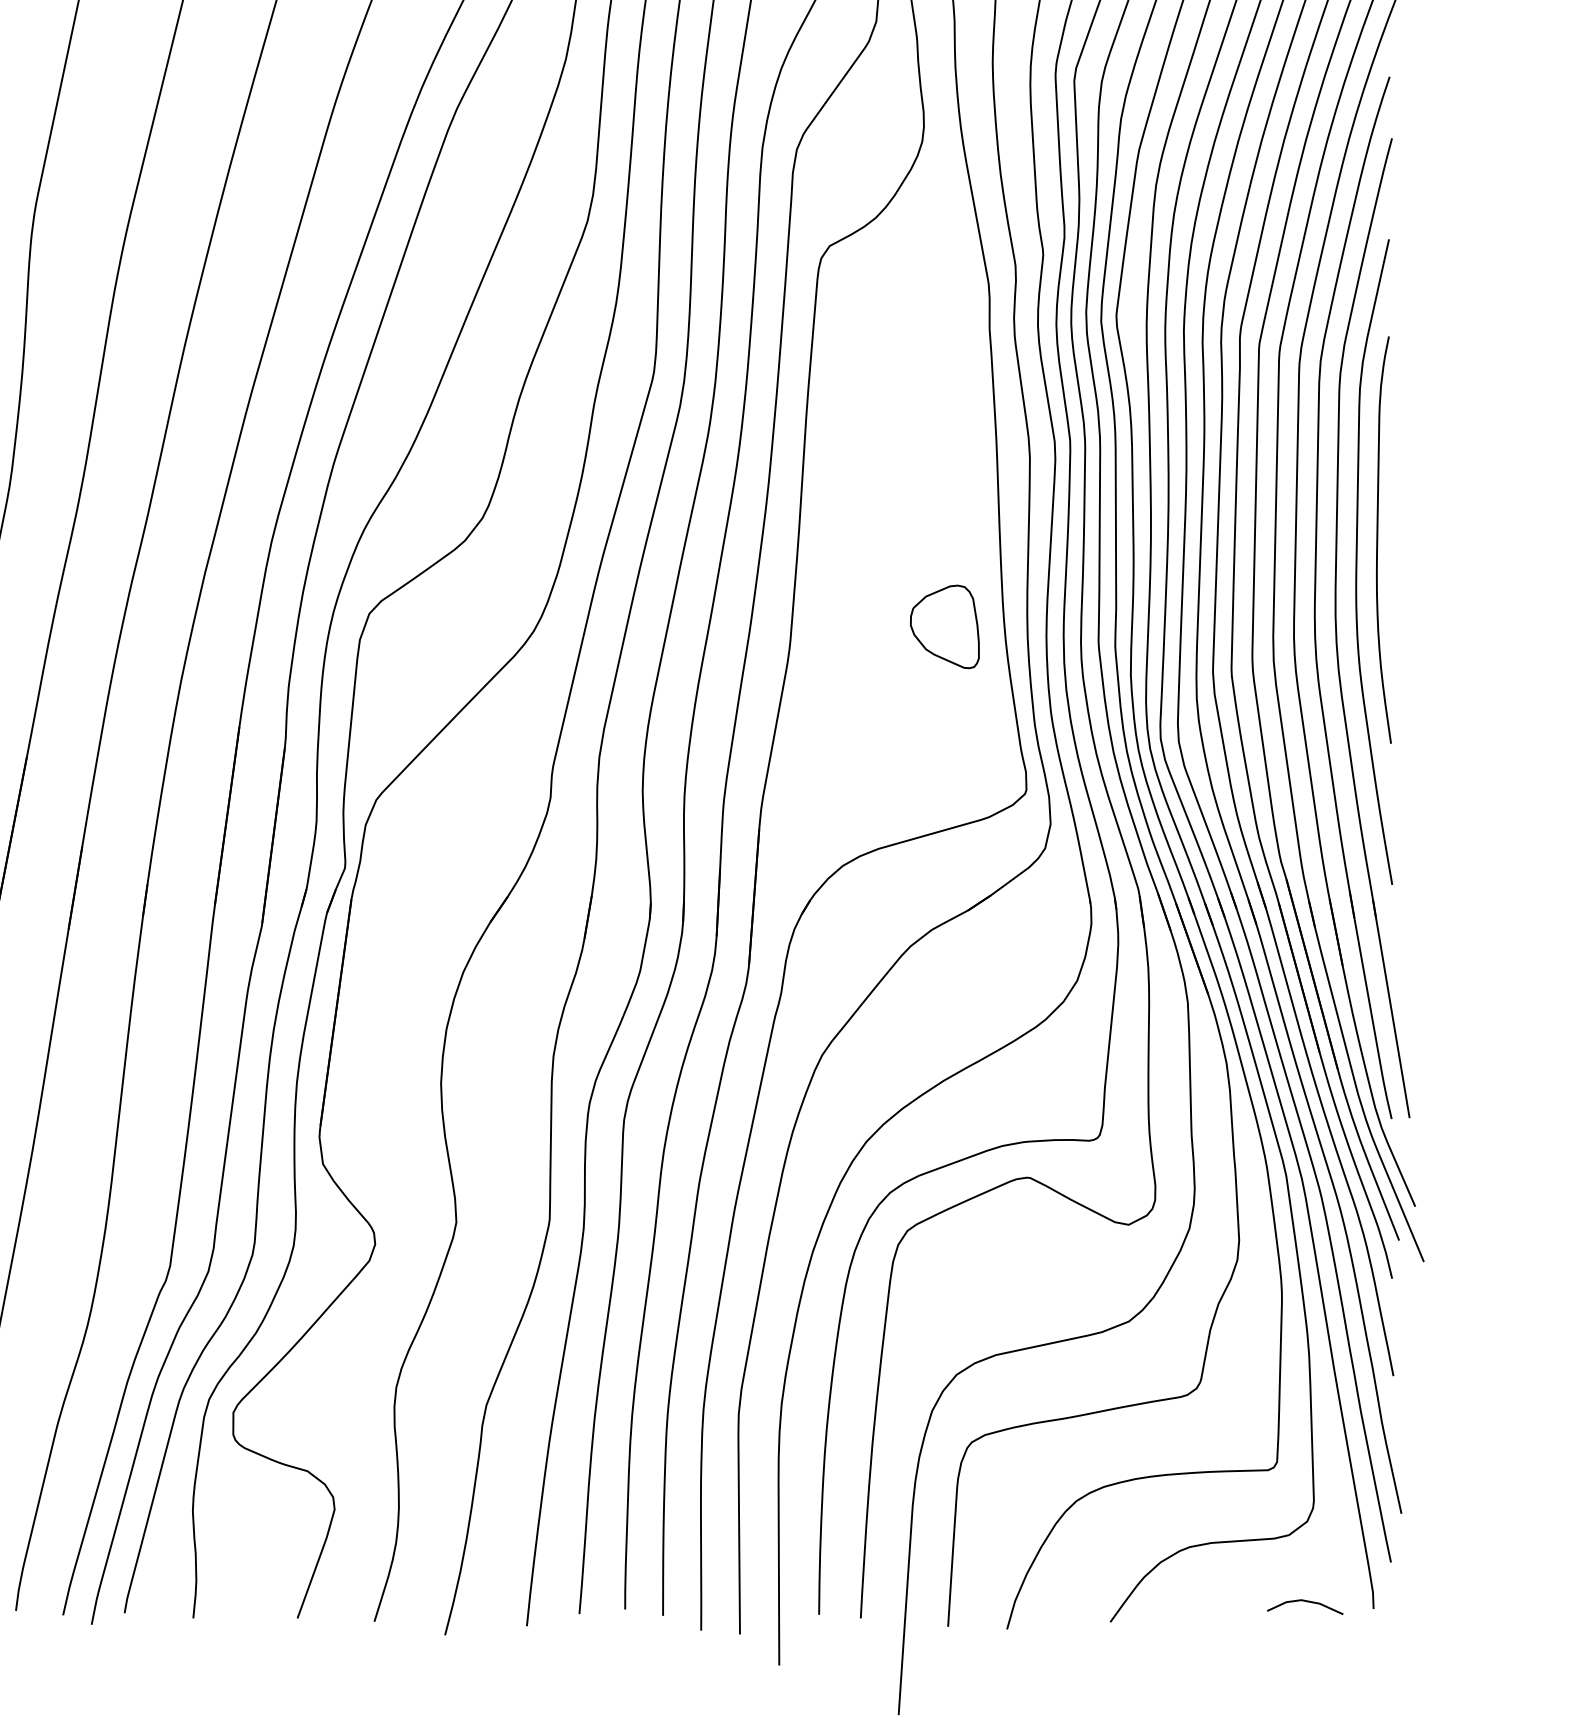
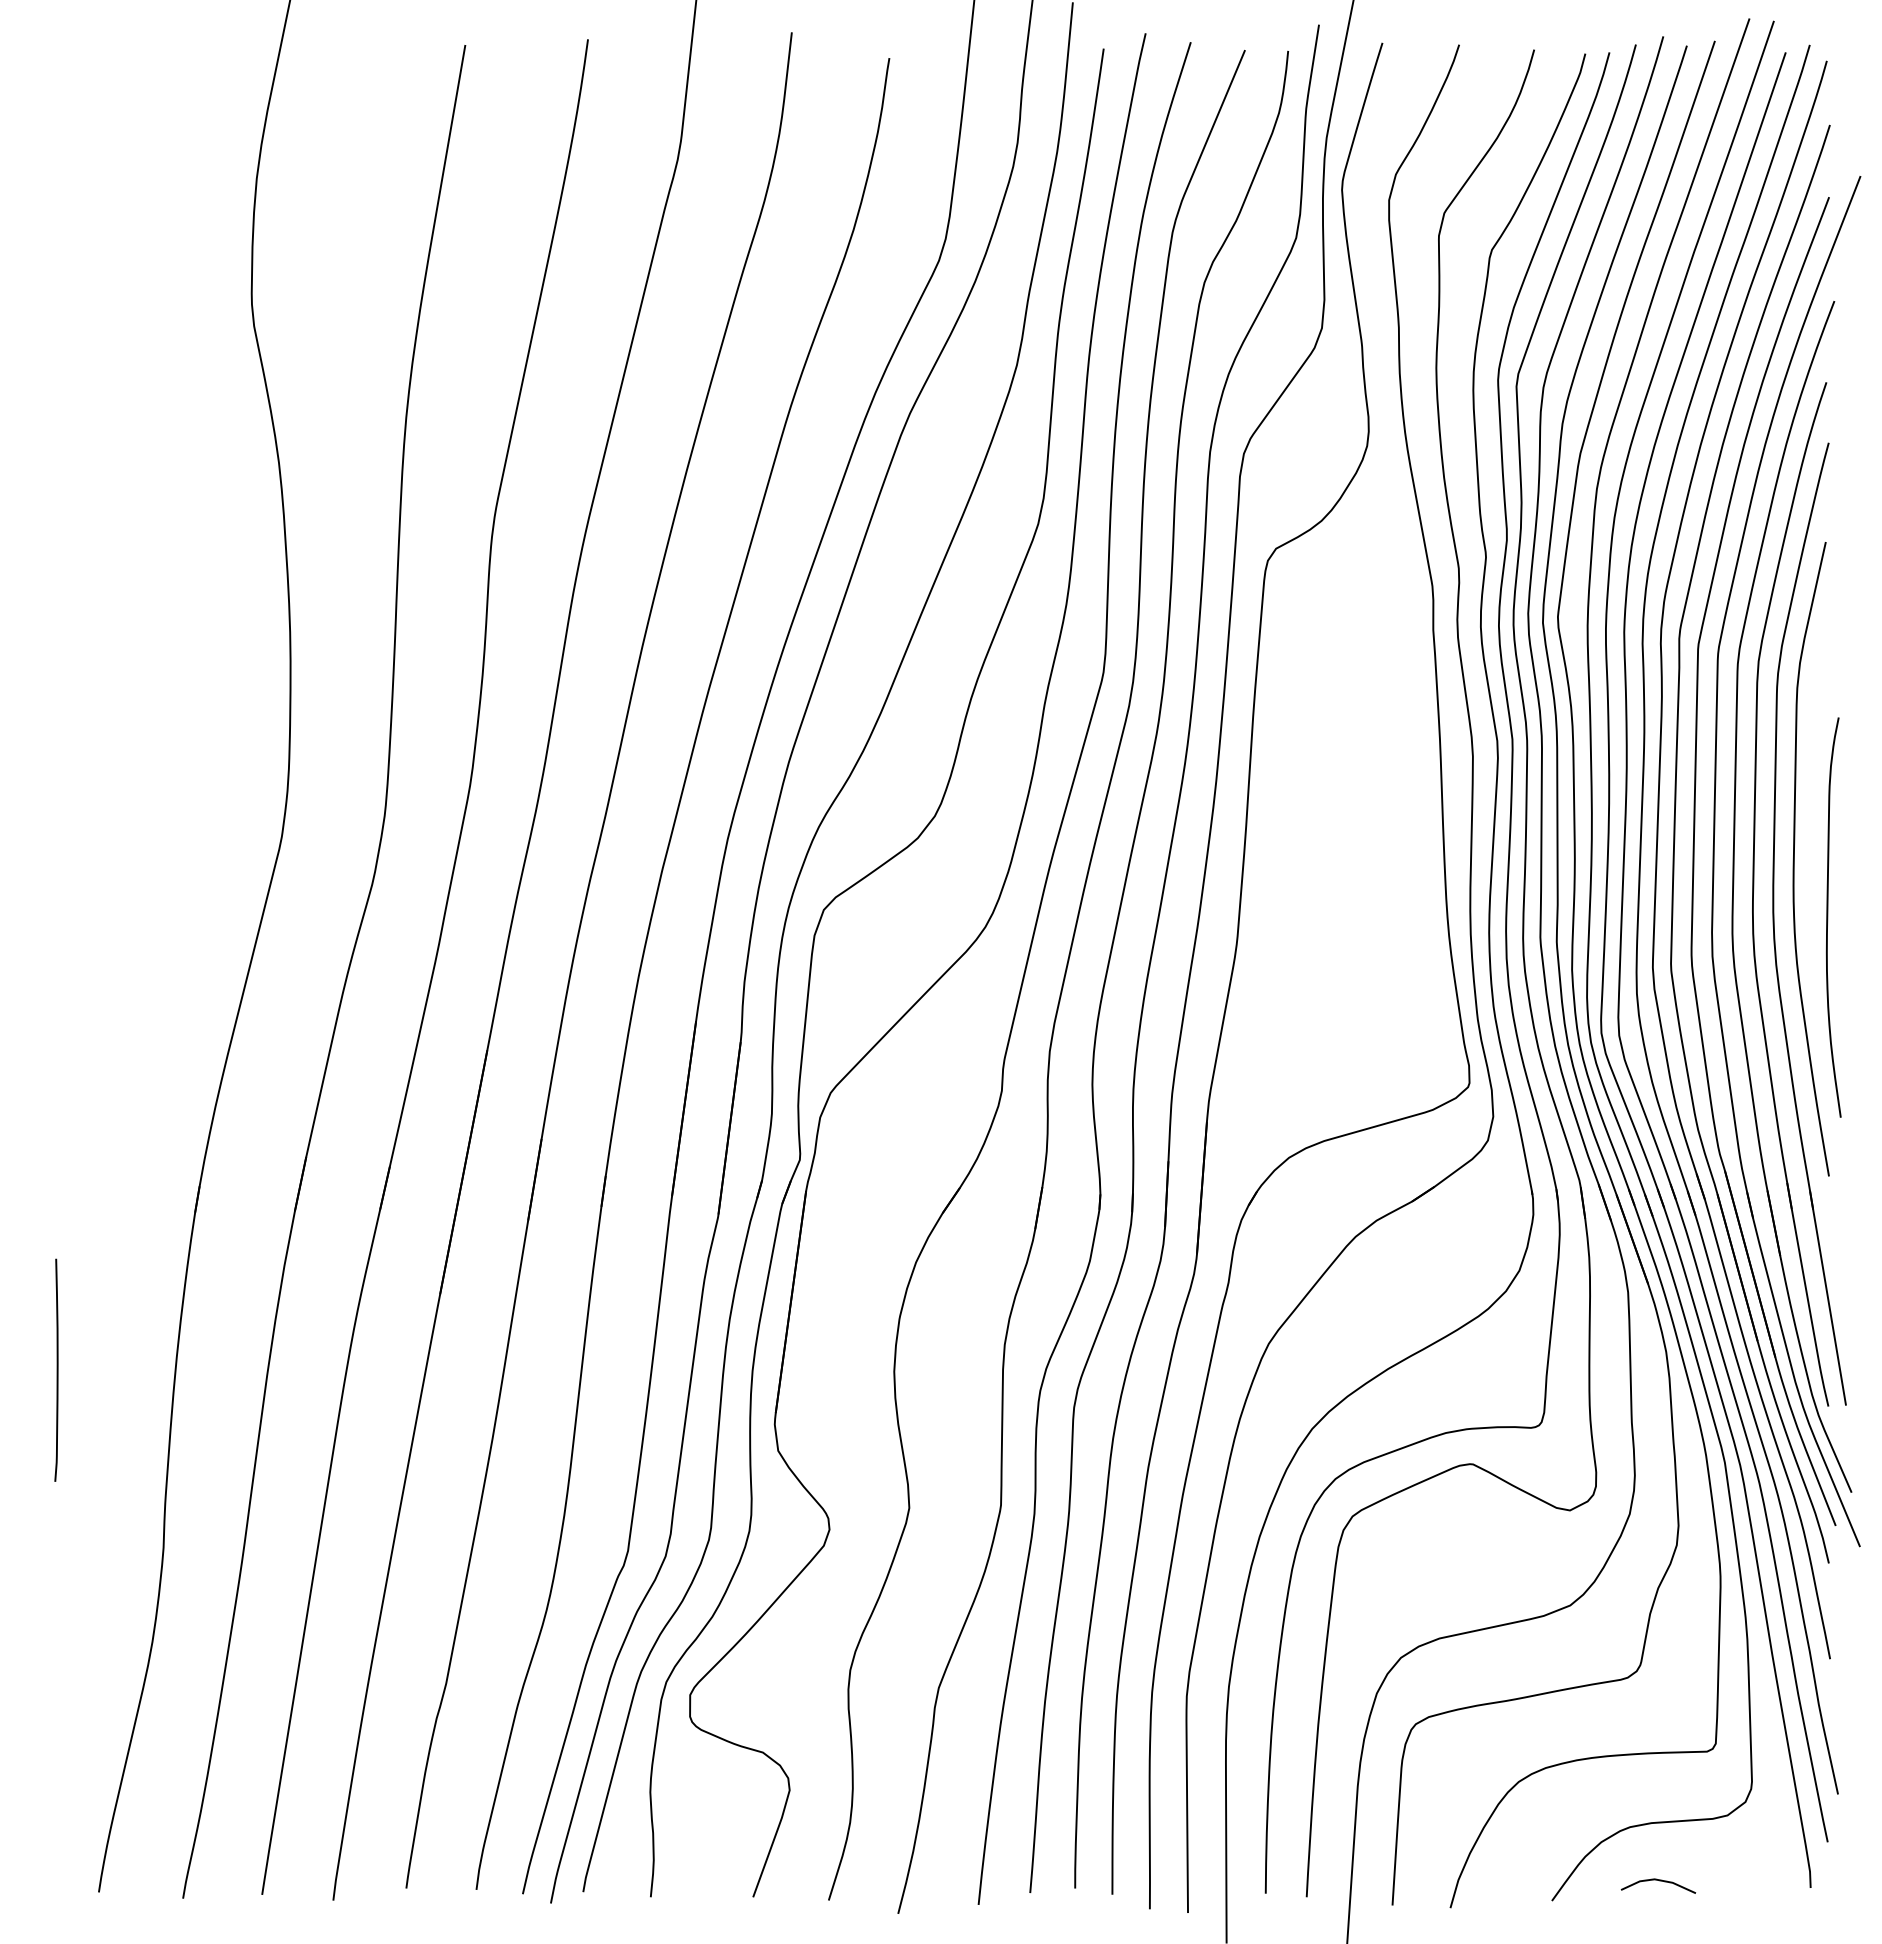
curve: (1378, 539) -> (1828, 917), moved
part: (945, 626) -> (1389, 922), removed
line: (1306, 1602) -> (1659, 1881), moved

